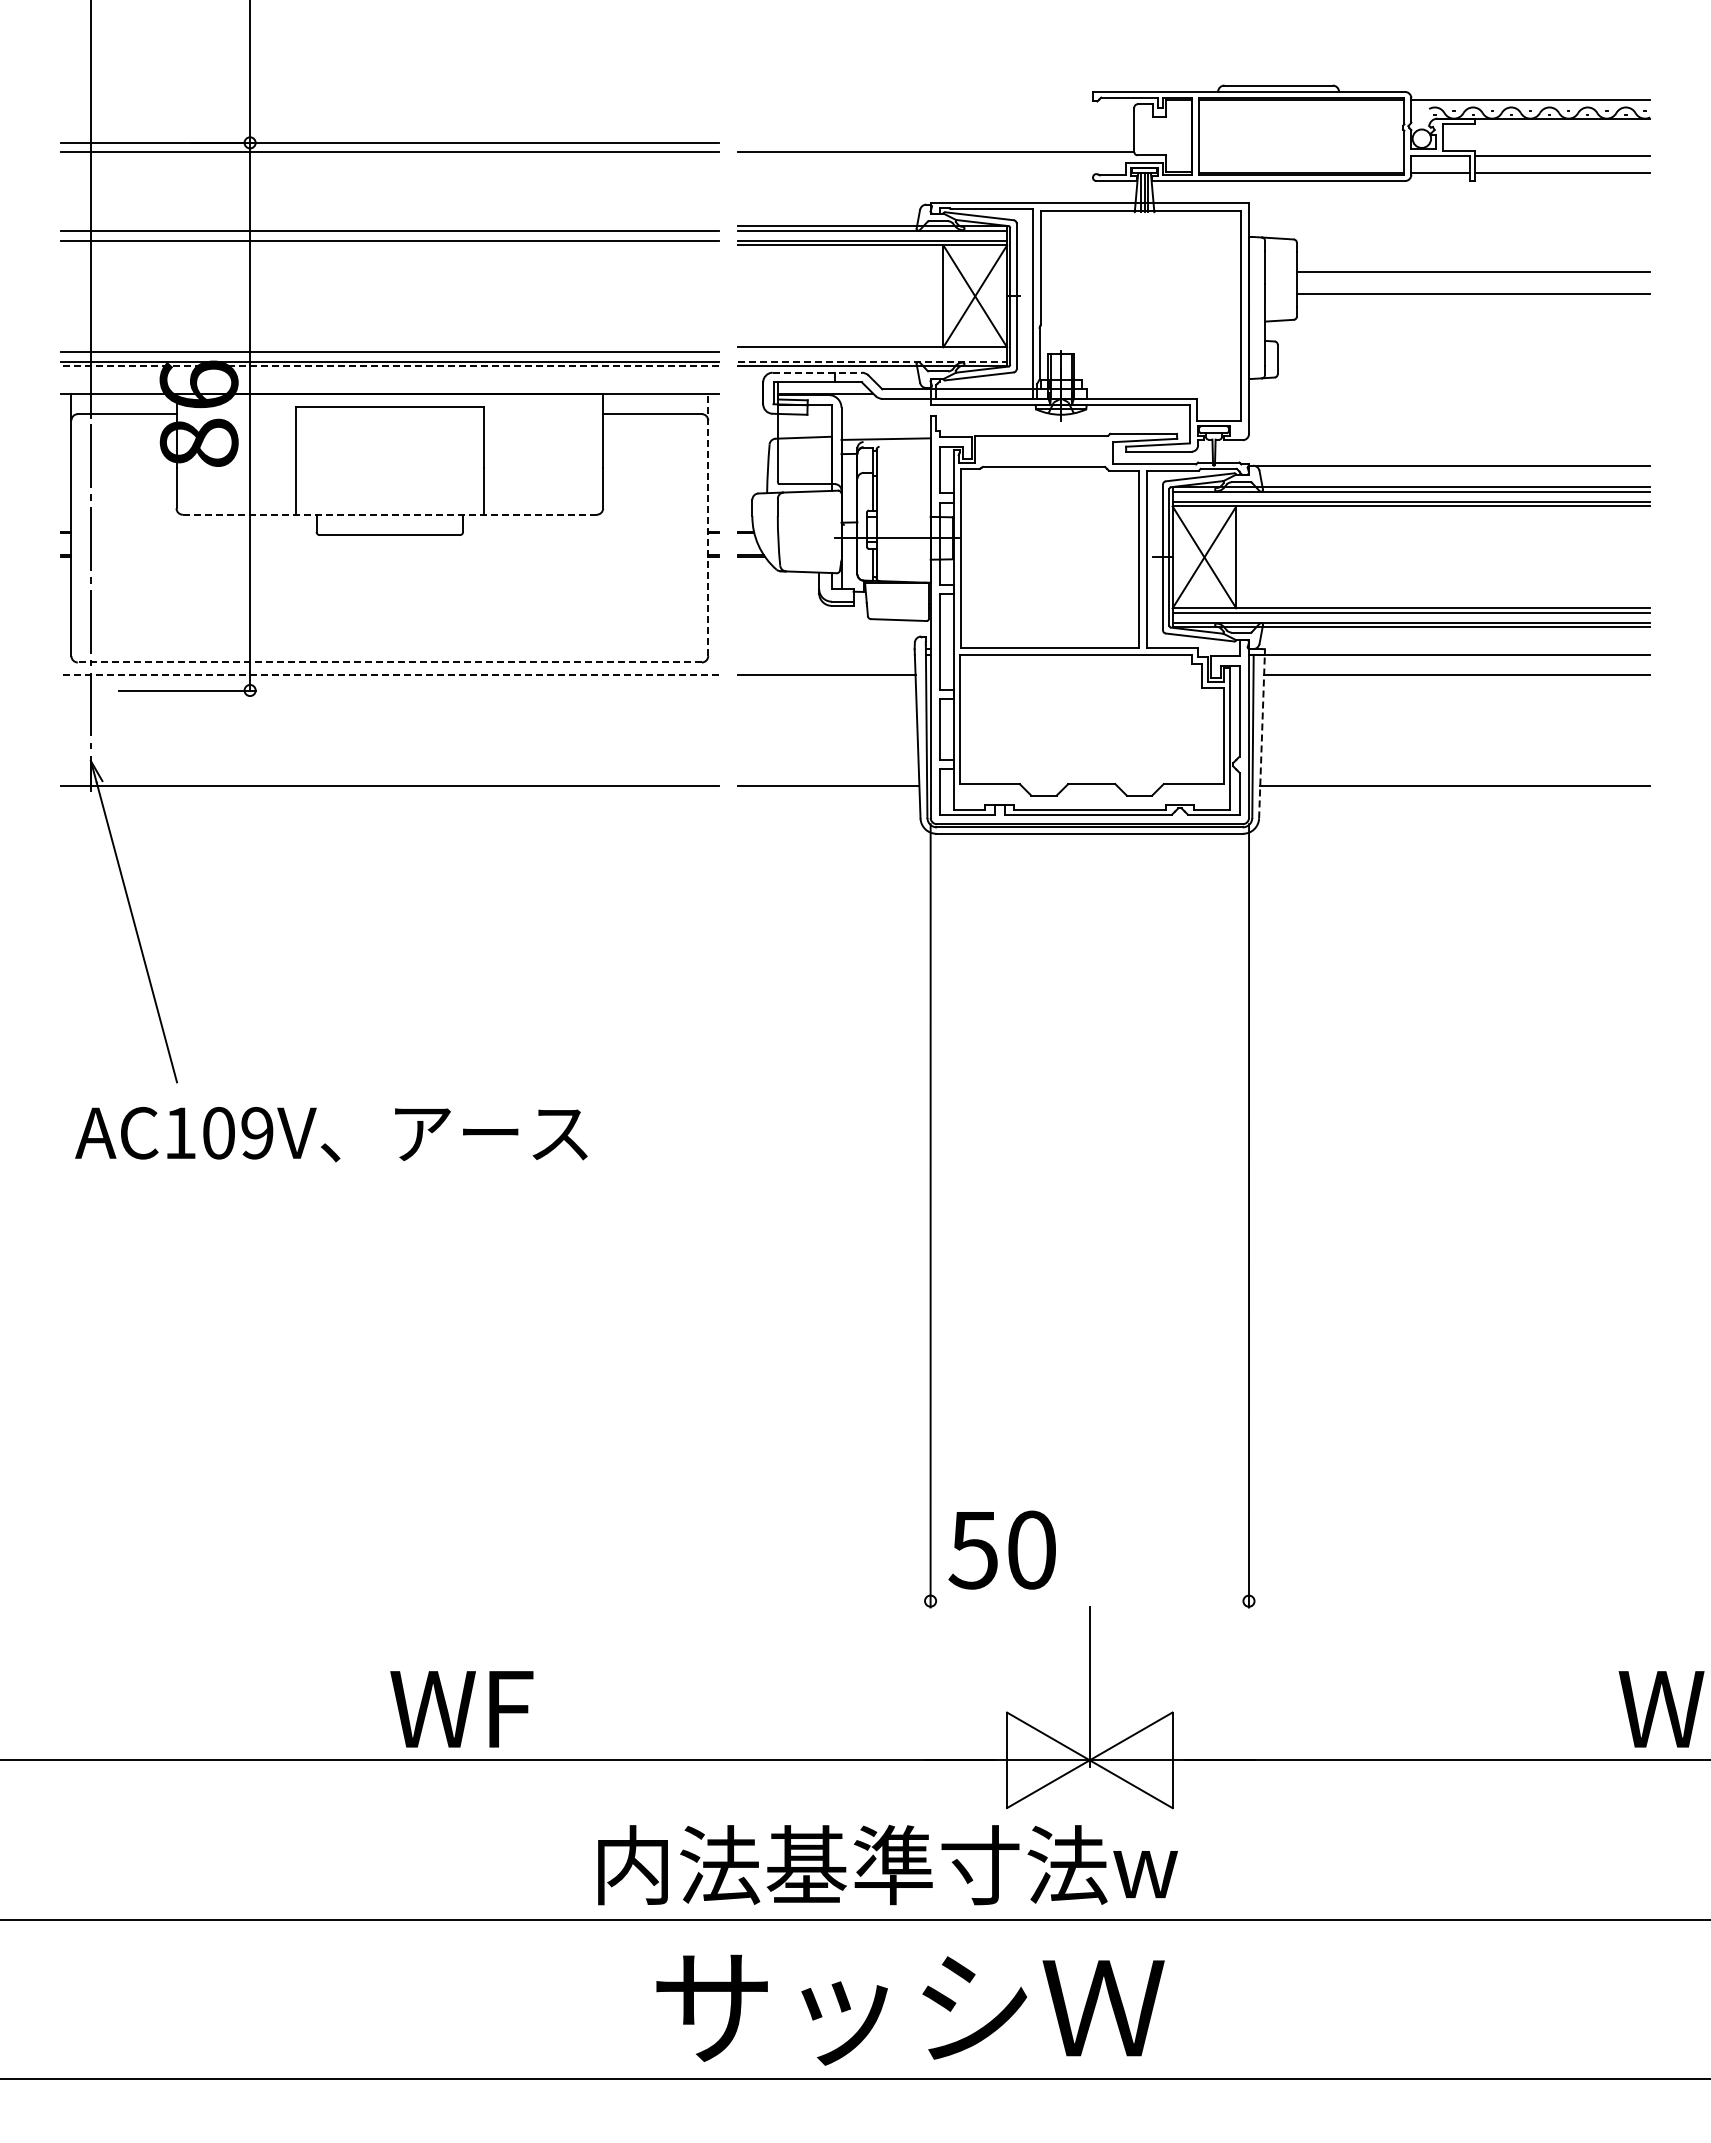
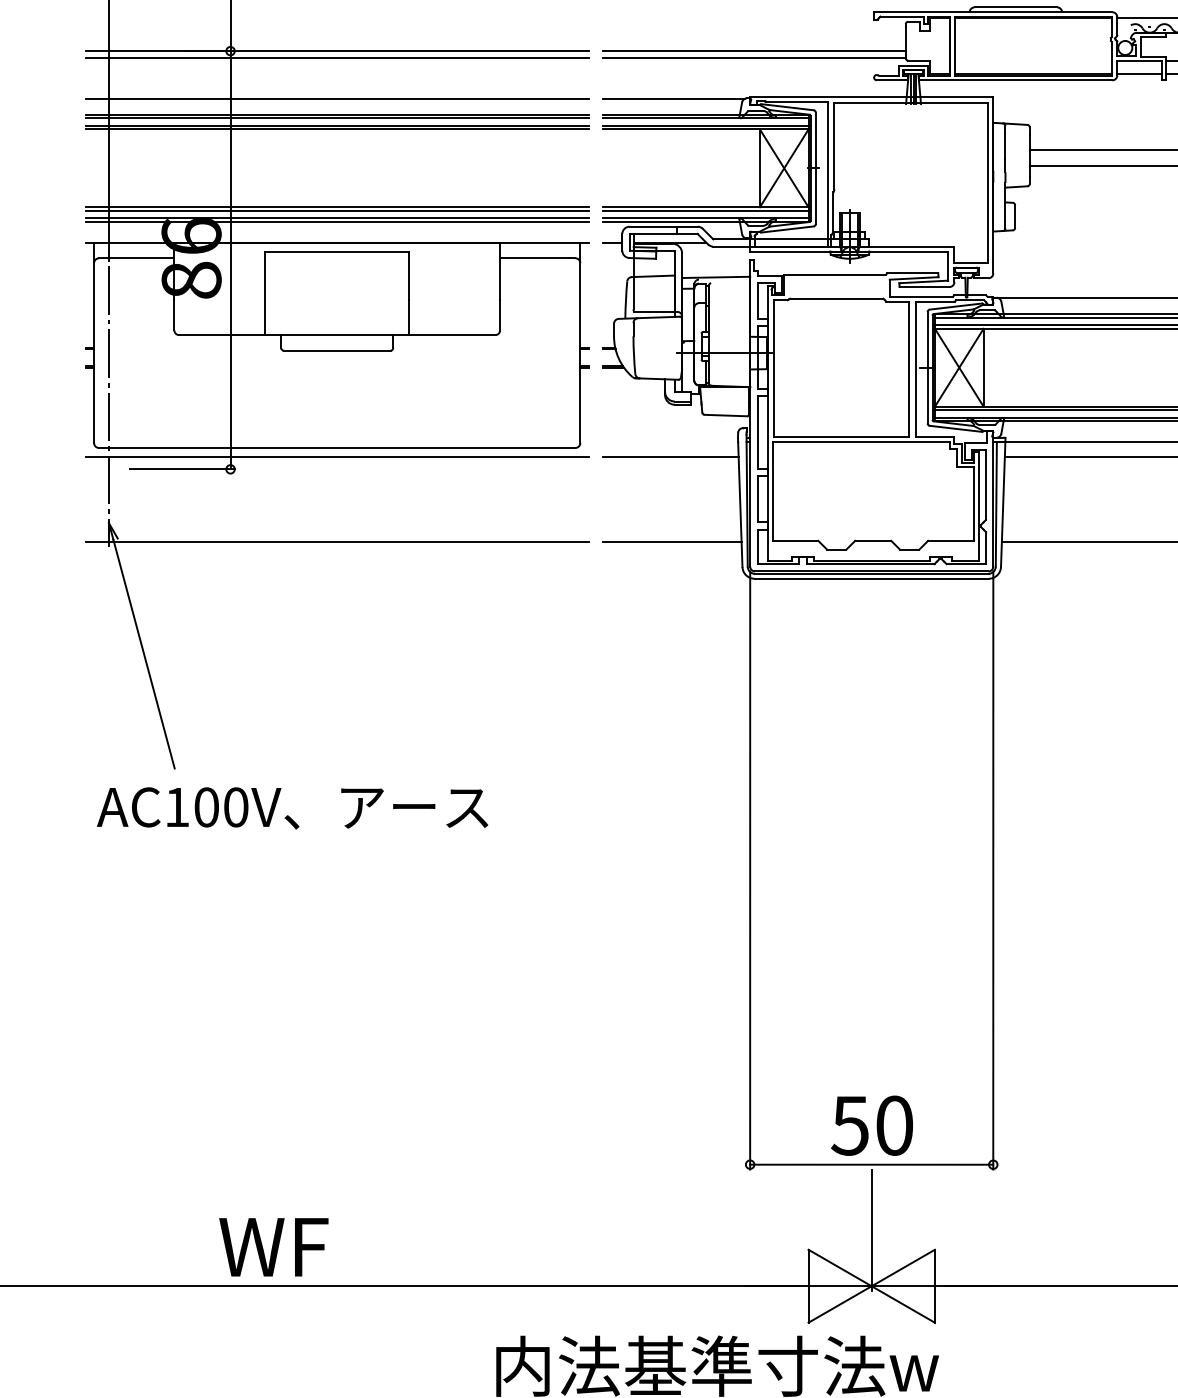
line: (936, 142) -> (754, 50), added
line: (389, 205) -> (336, 98), added
line: (830, 205) -> (673, 98), added
line: (389, 226) -> (336, 115), added
line: (389, 245) -> (336, 129), added
line: (389, 347) -> (336, 207), added
line: (872, 351) -> (705, 210), added
line: (872, 361) -> (705, 218), dashed -> solid
line: (389, 366) -> (336, 221), dashed -> solid
line: (817, 372) -> (663, 226), dashed -> solid
line: (750, 393) -> (612, 242), added
line: (389, 514) -> (336, 334), dashed -> solid
line: (708, 524) -> (580, 342), dashed -> solid
line: (389, 662) -> (336, 447), dashed -> solid
line: (389, 674) -> (336, 457), dashed -> solid
line: (1261, 736) -> (1002, 504), dashed -> solid
text: (257, 1133) -> (236, 807), AC109V -> AC100V
text: (1001, 1549) -> (871, 1125), moved
line: (1089, 1601) -> (871, 1164), added
text: (461, 1709) -> (273, 1247), moved

